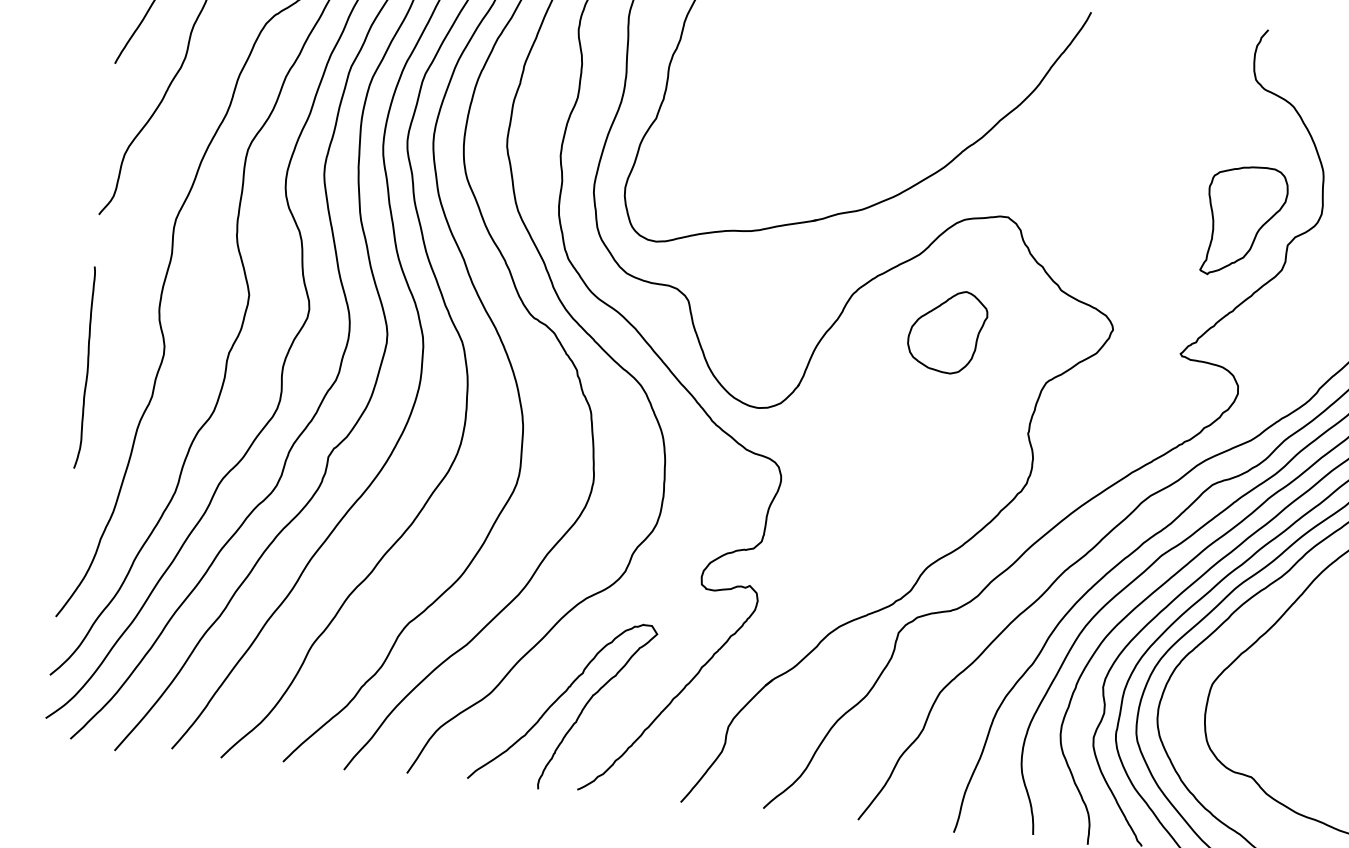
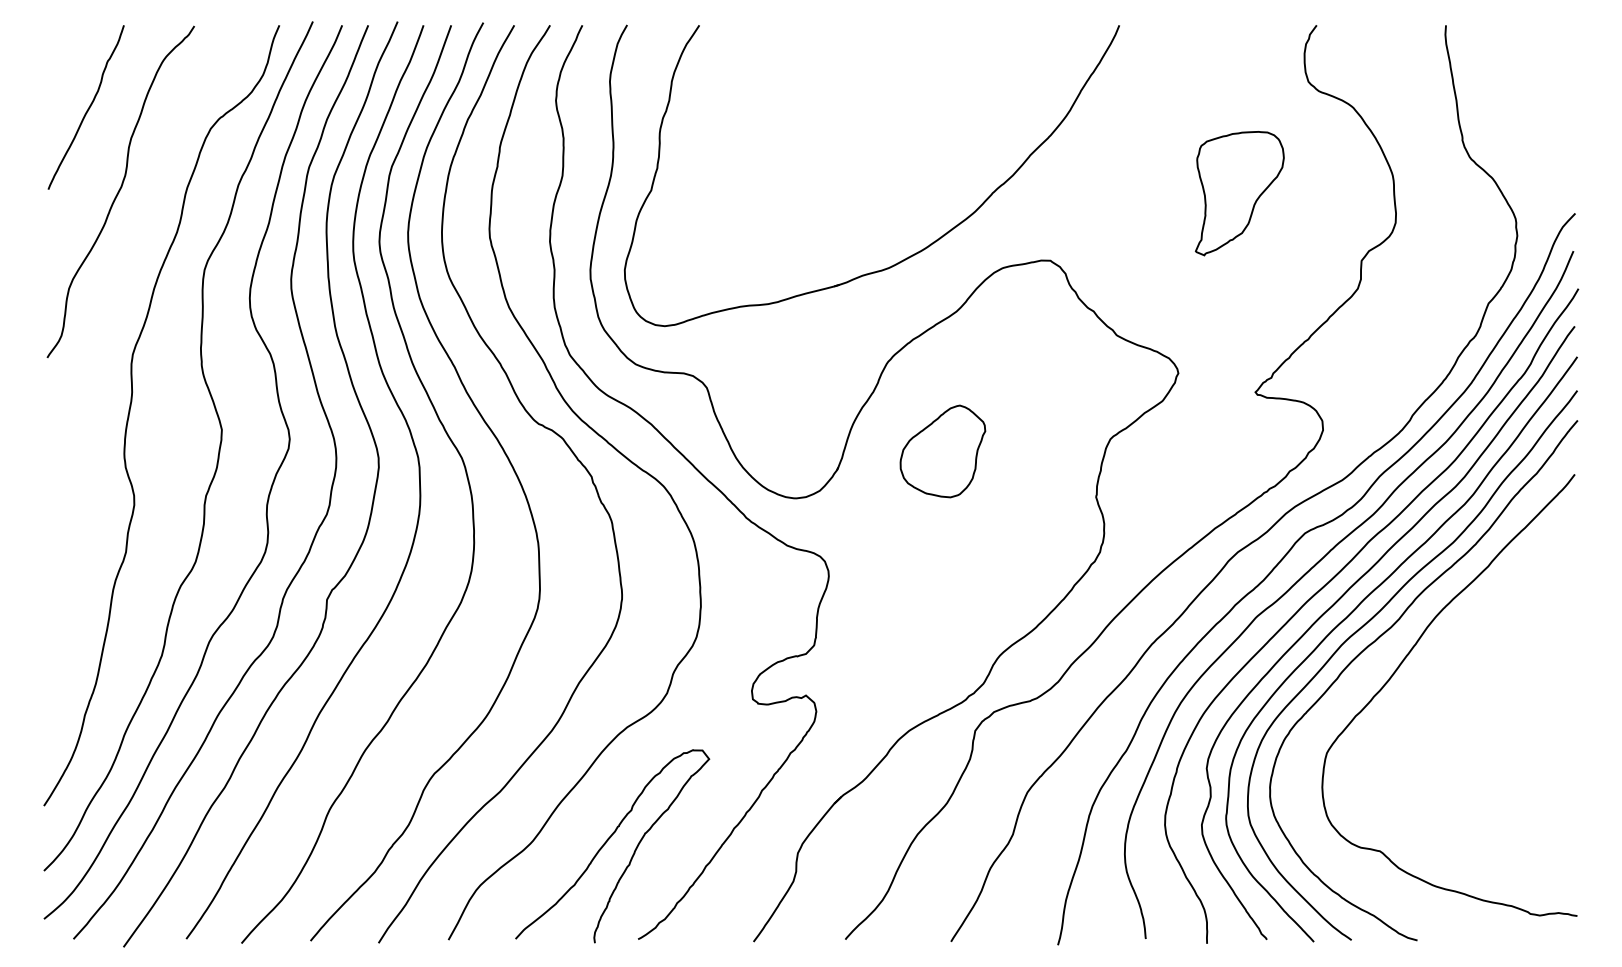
part: (1244, 221) -> (1239, 193), moved
part: (947, 331) -> (942, 451), moved
curve: (87, 367) -> (51, 527), removed

